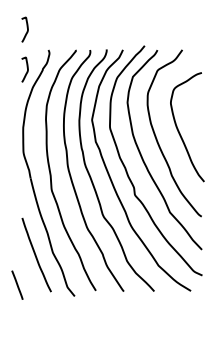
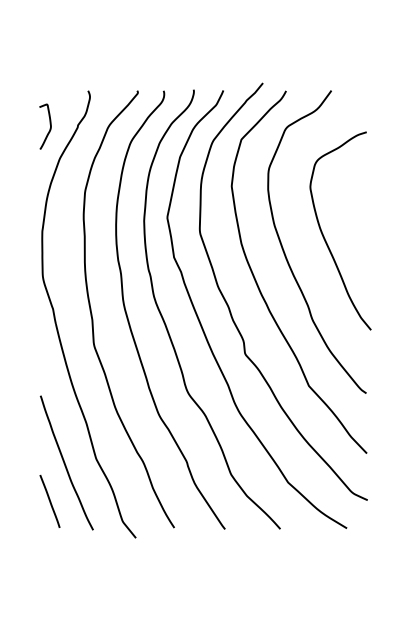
curve: (26, 27) -> (48, 49), removed
line: (17, 284) -> (50, 500), moved

